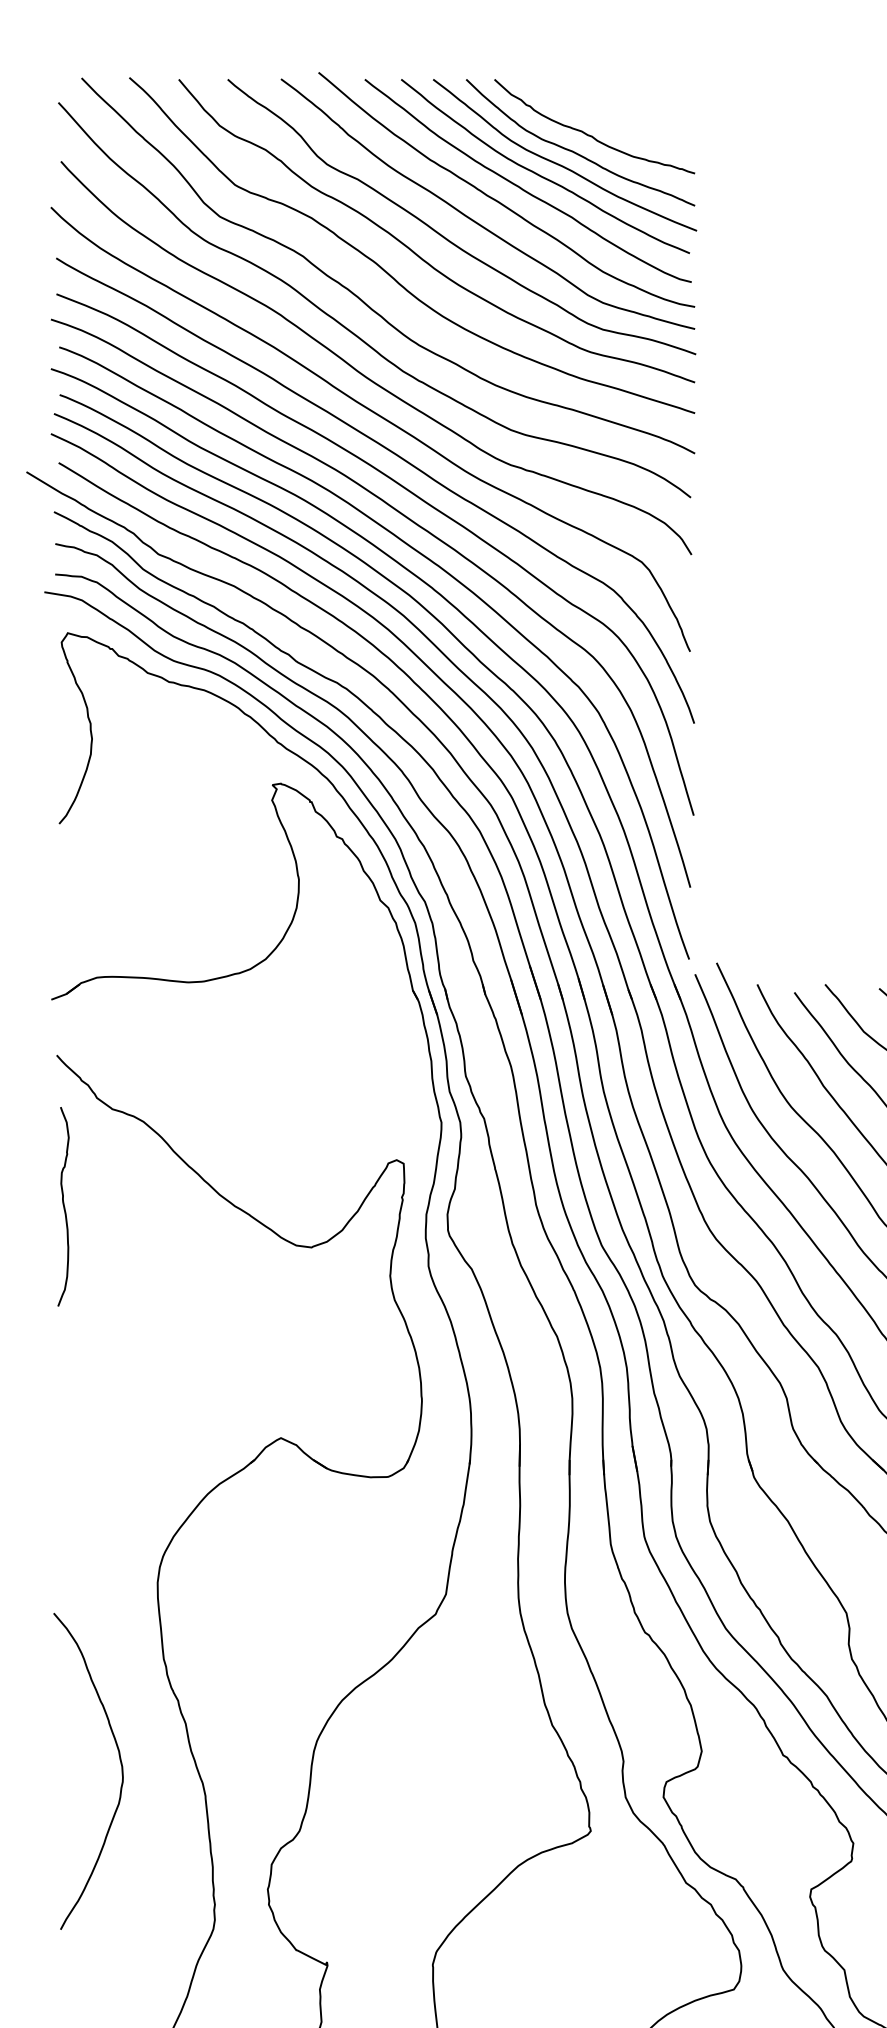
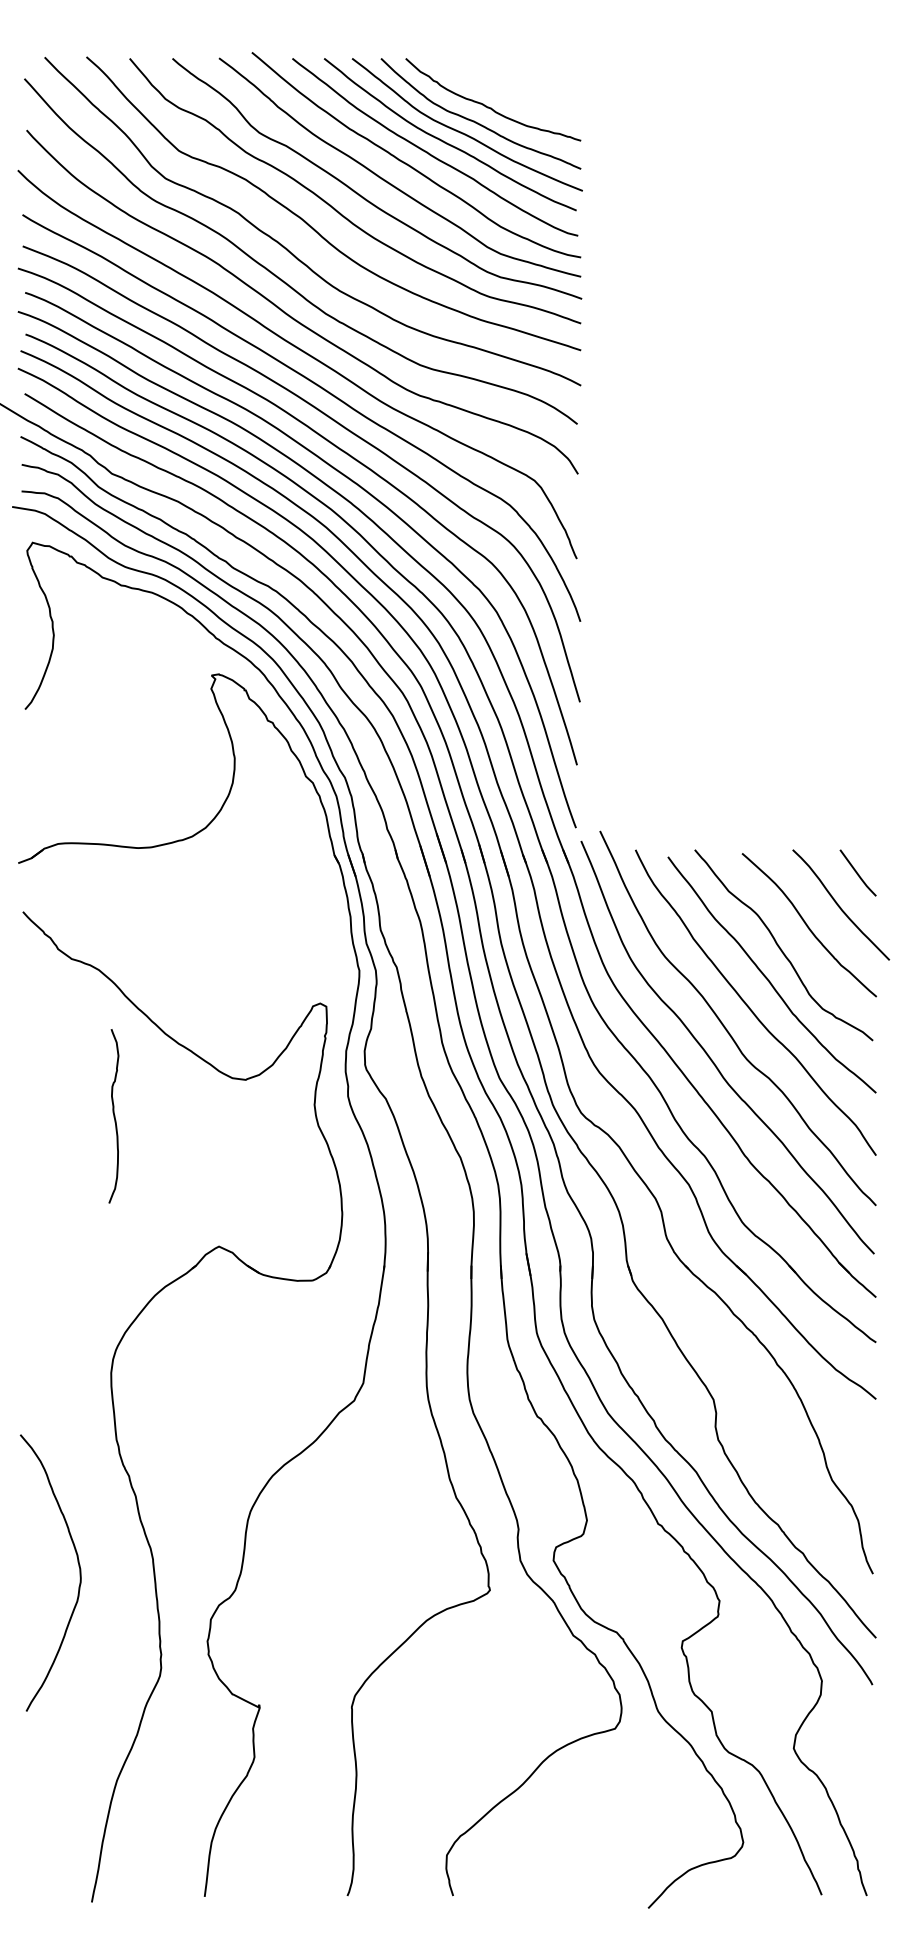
curve: (63, 1207) -> (113, 1116), moved
curve: (120, 1763) -> (78, 1566), moved

